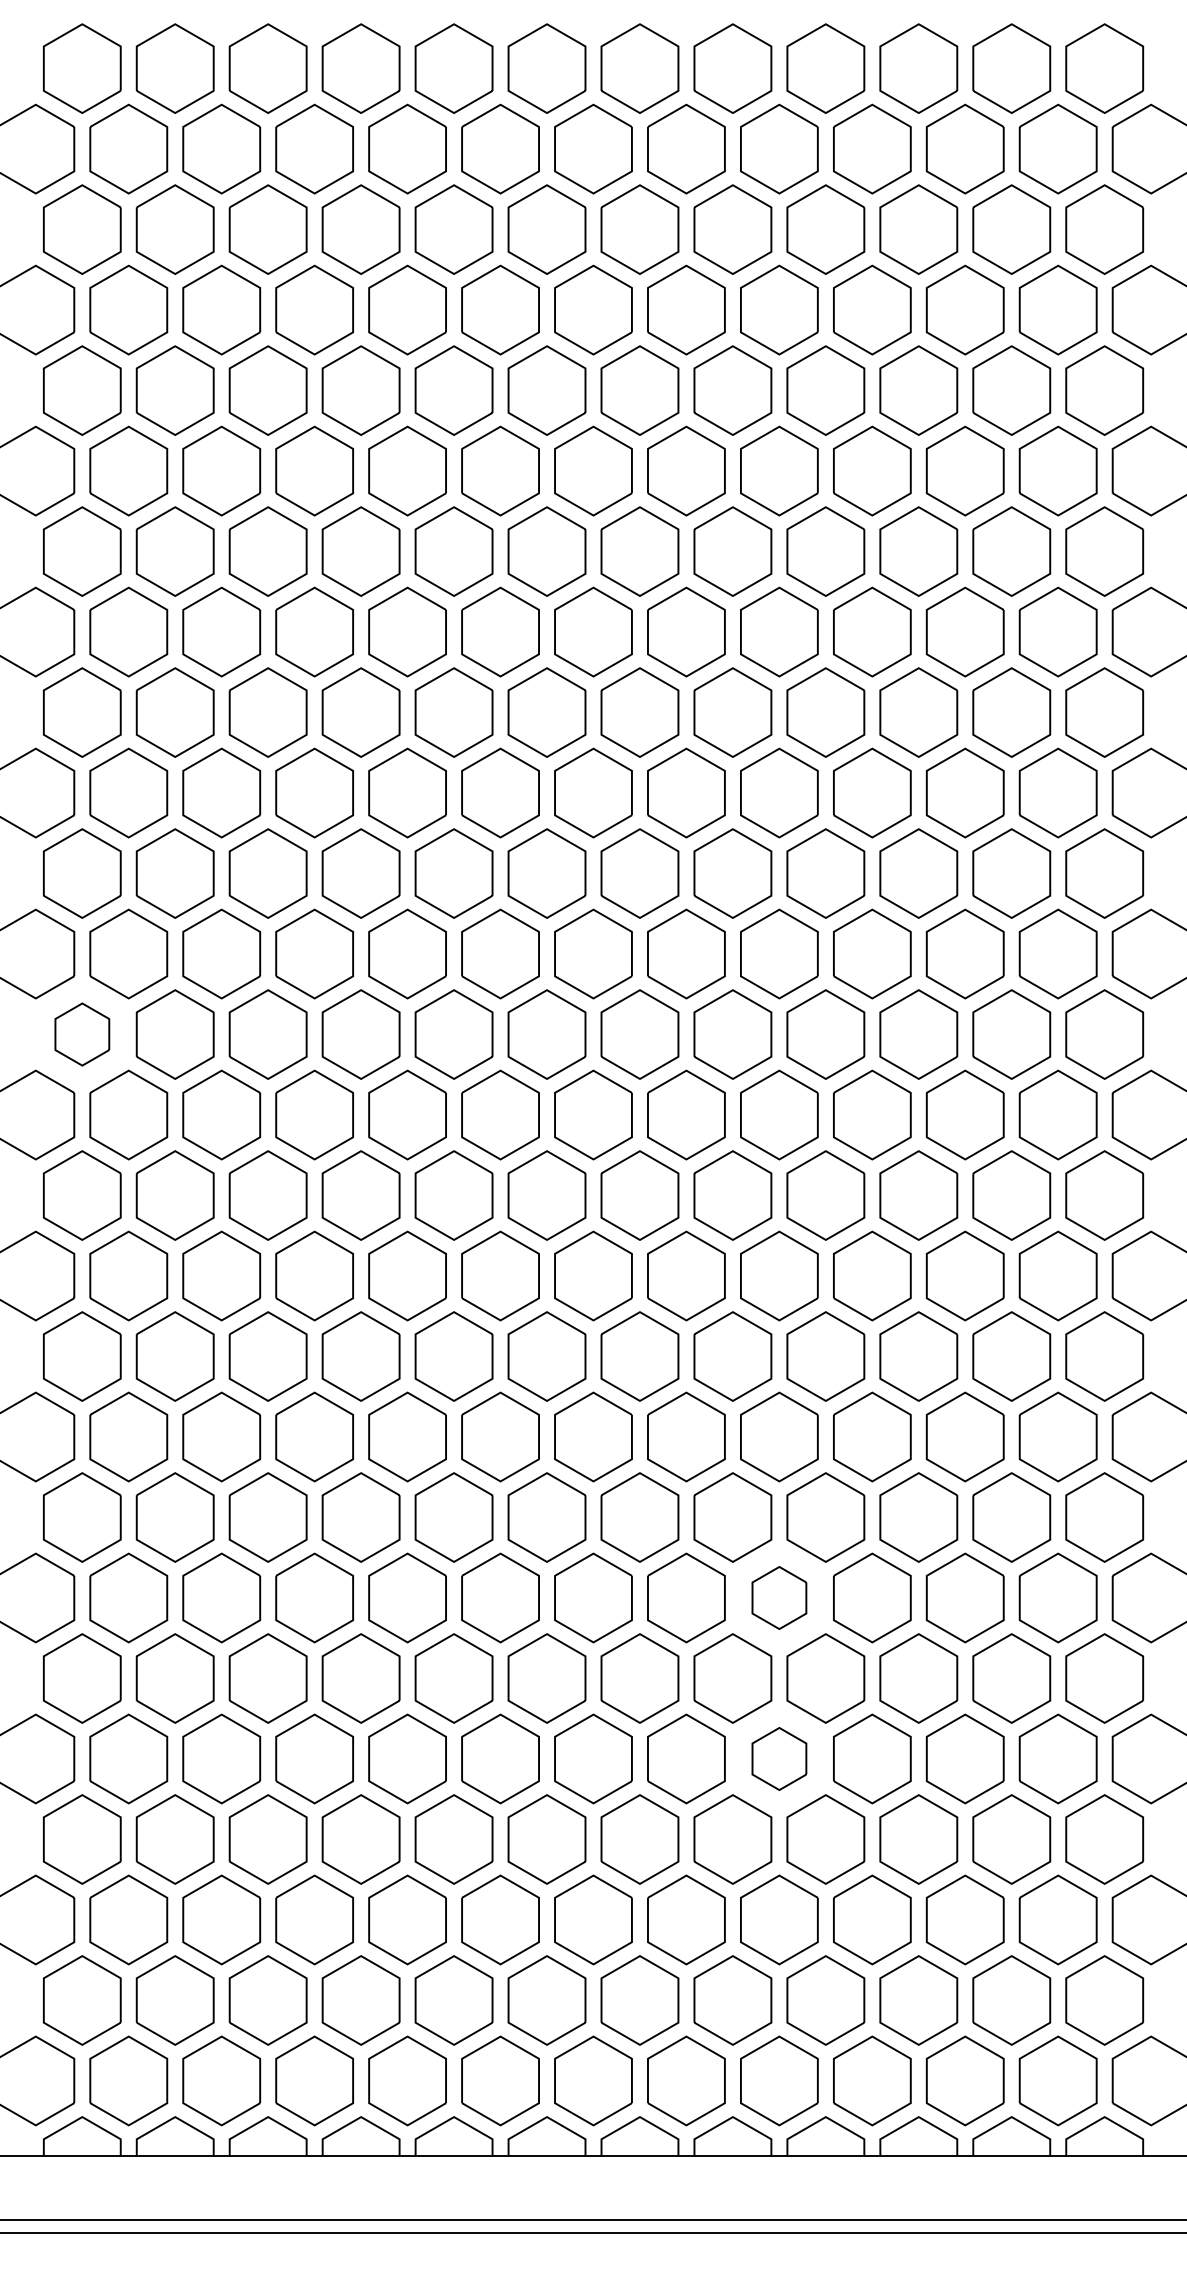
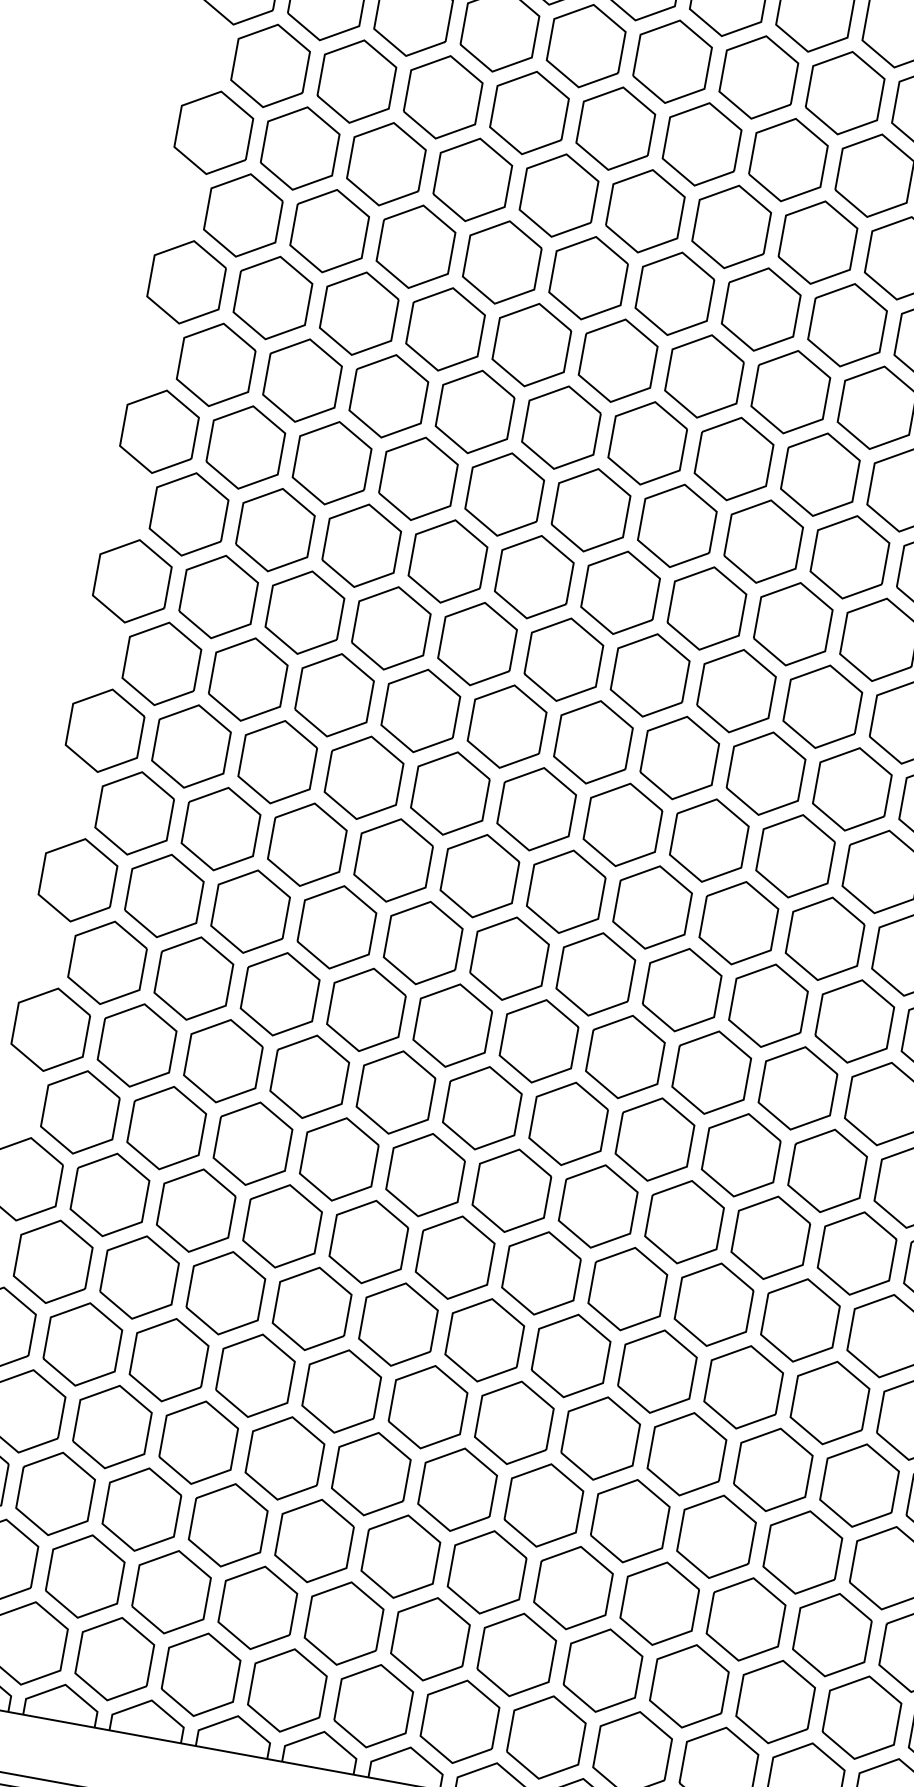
part: (82, 1034) -> (162, 663), size x1.43
part: (779, 1597) -> (714, 1304), size x1.43
part: (779, 1758) -> (687, 1453), size x1.43

